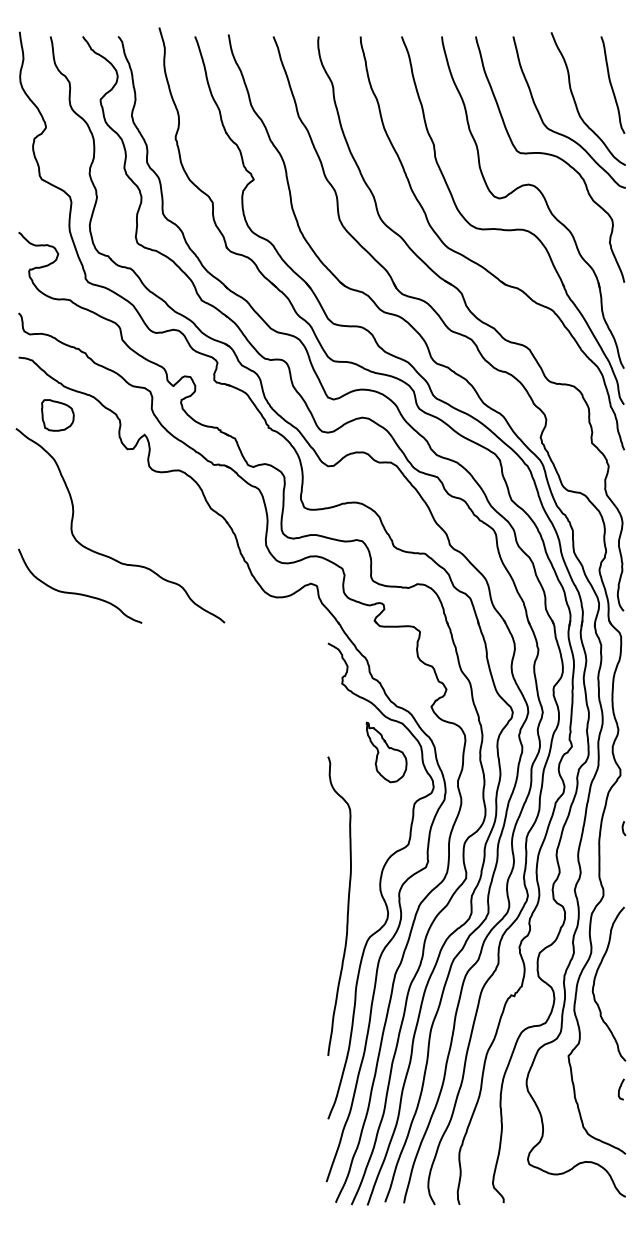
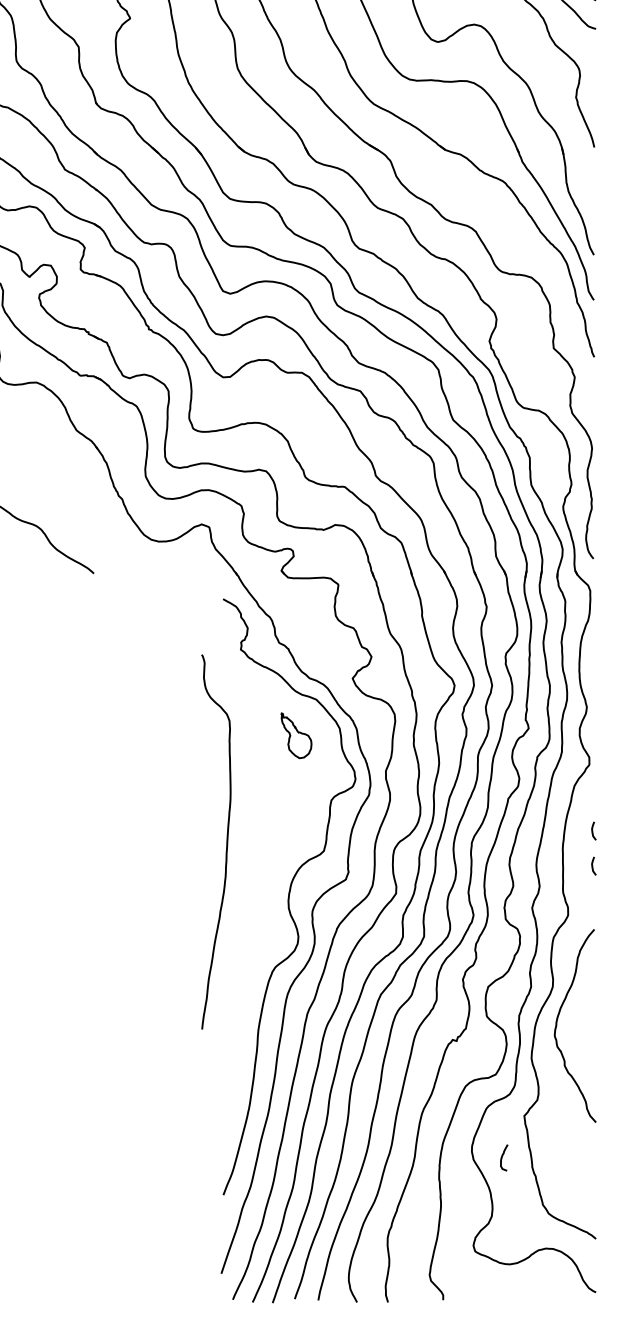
part: (386, 752) -> (296, 735), size x0.6
curve: (623, 856) -> (593, 866), added
curve: (347, 905) -> (226, 841), moved
curve: (620, 1089) -> (503, 1157), moved

